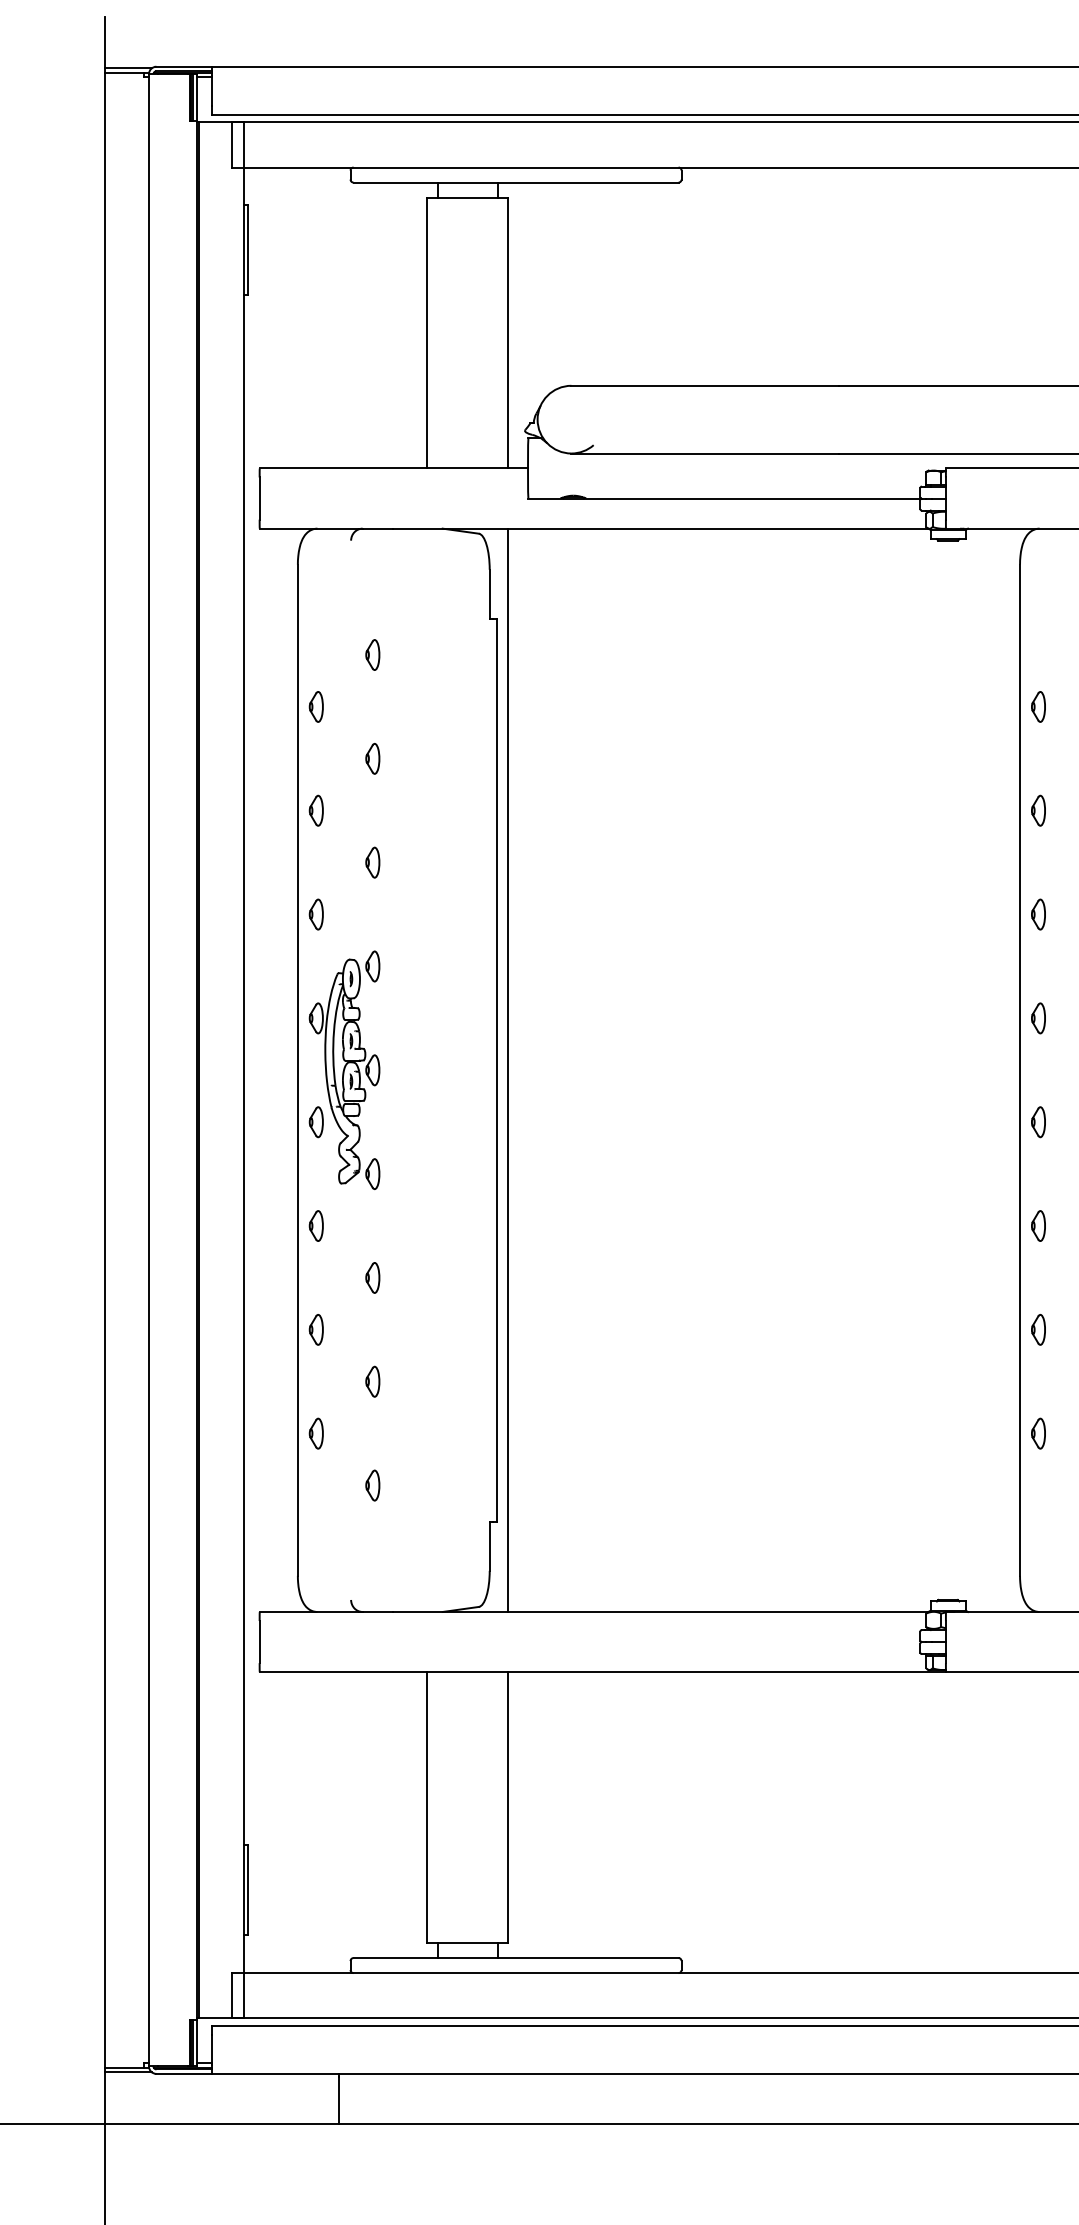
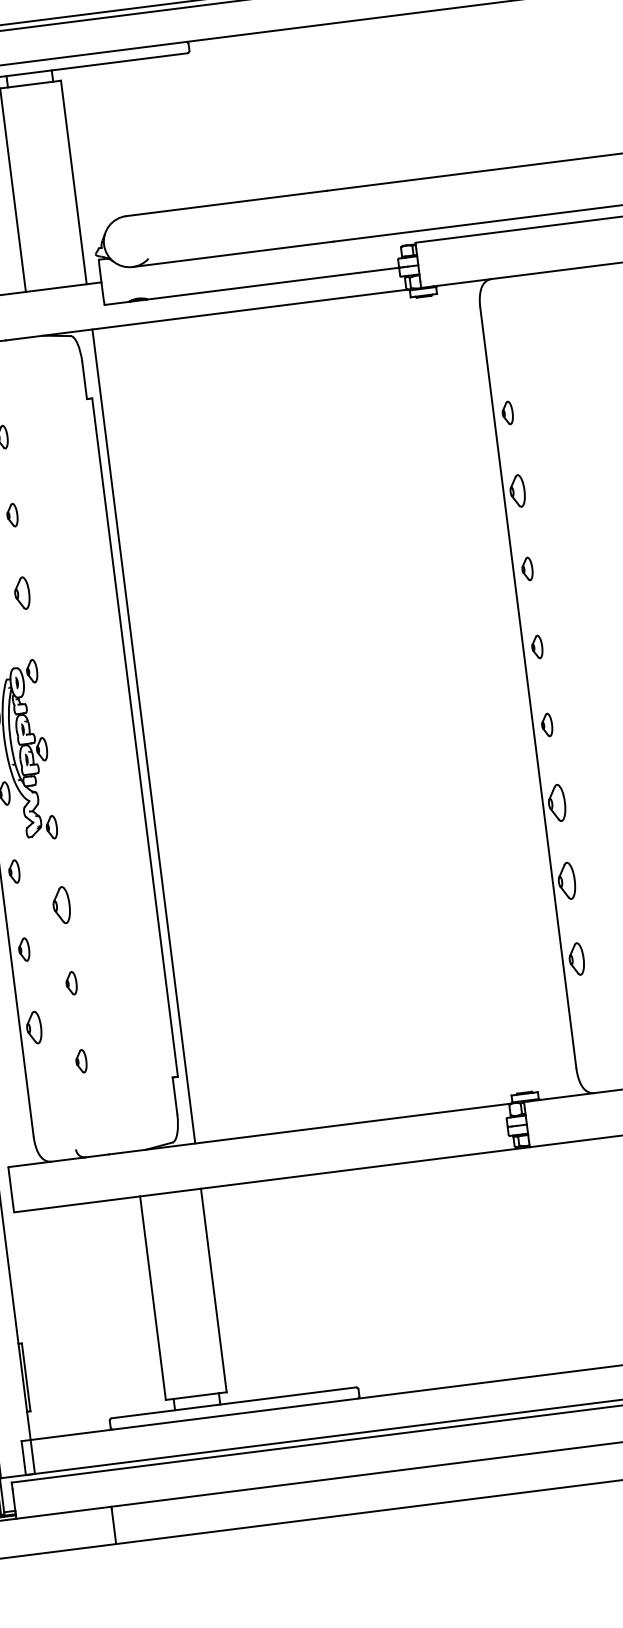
part: (1038, 810) -> (517, 490), size x1.4
part: (372, 862) -> (22, 593), size x1.4
part: (1038, 1225) -> (556, 802), size x1.6
part: (372, 1277) -> (61, 905), size x1.6
part: (1038, 1329) -> (566, 880), size x1.6
part: (315, 1433) -> (33, 1027), size x1.4
part: (1038, 1433) -> (576, 959), size x1.4

